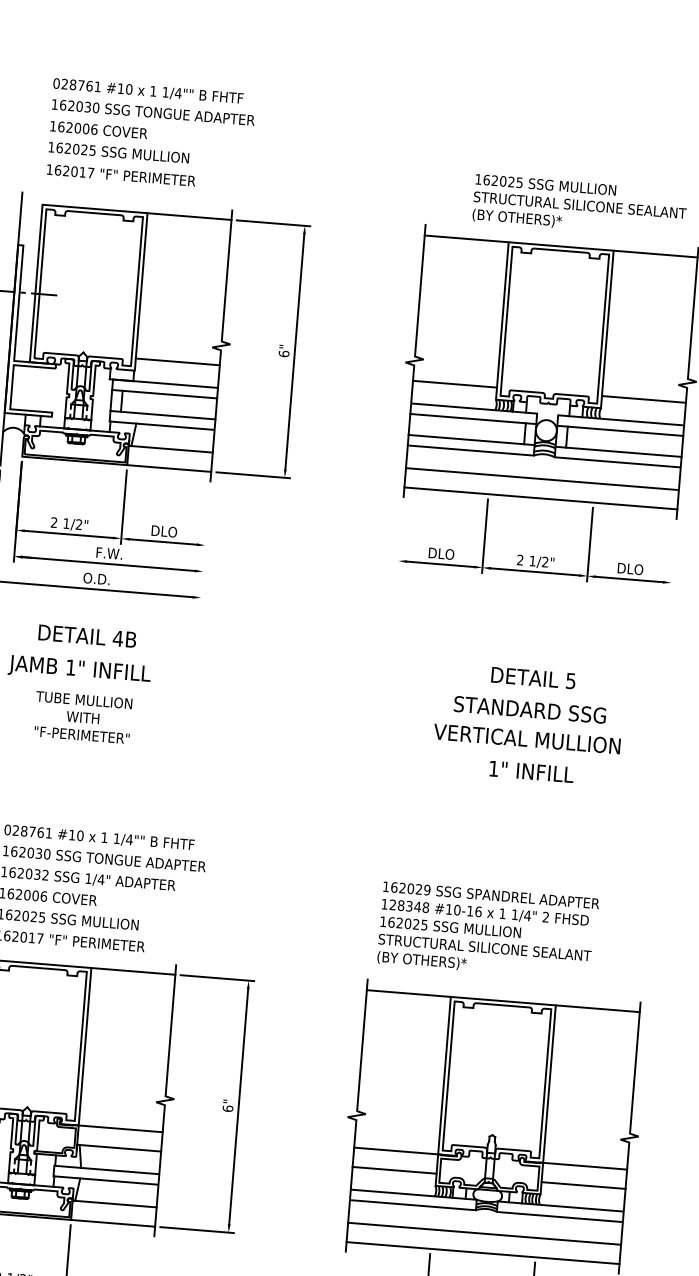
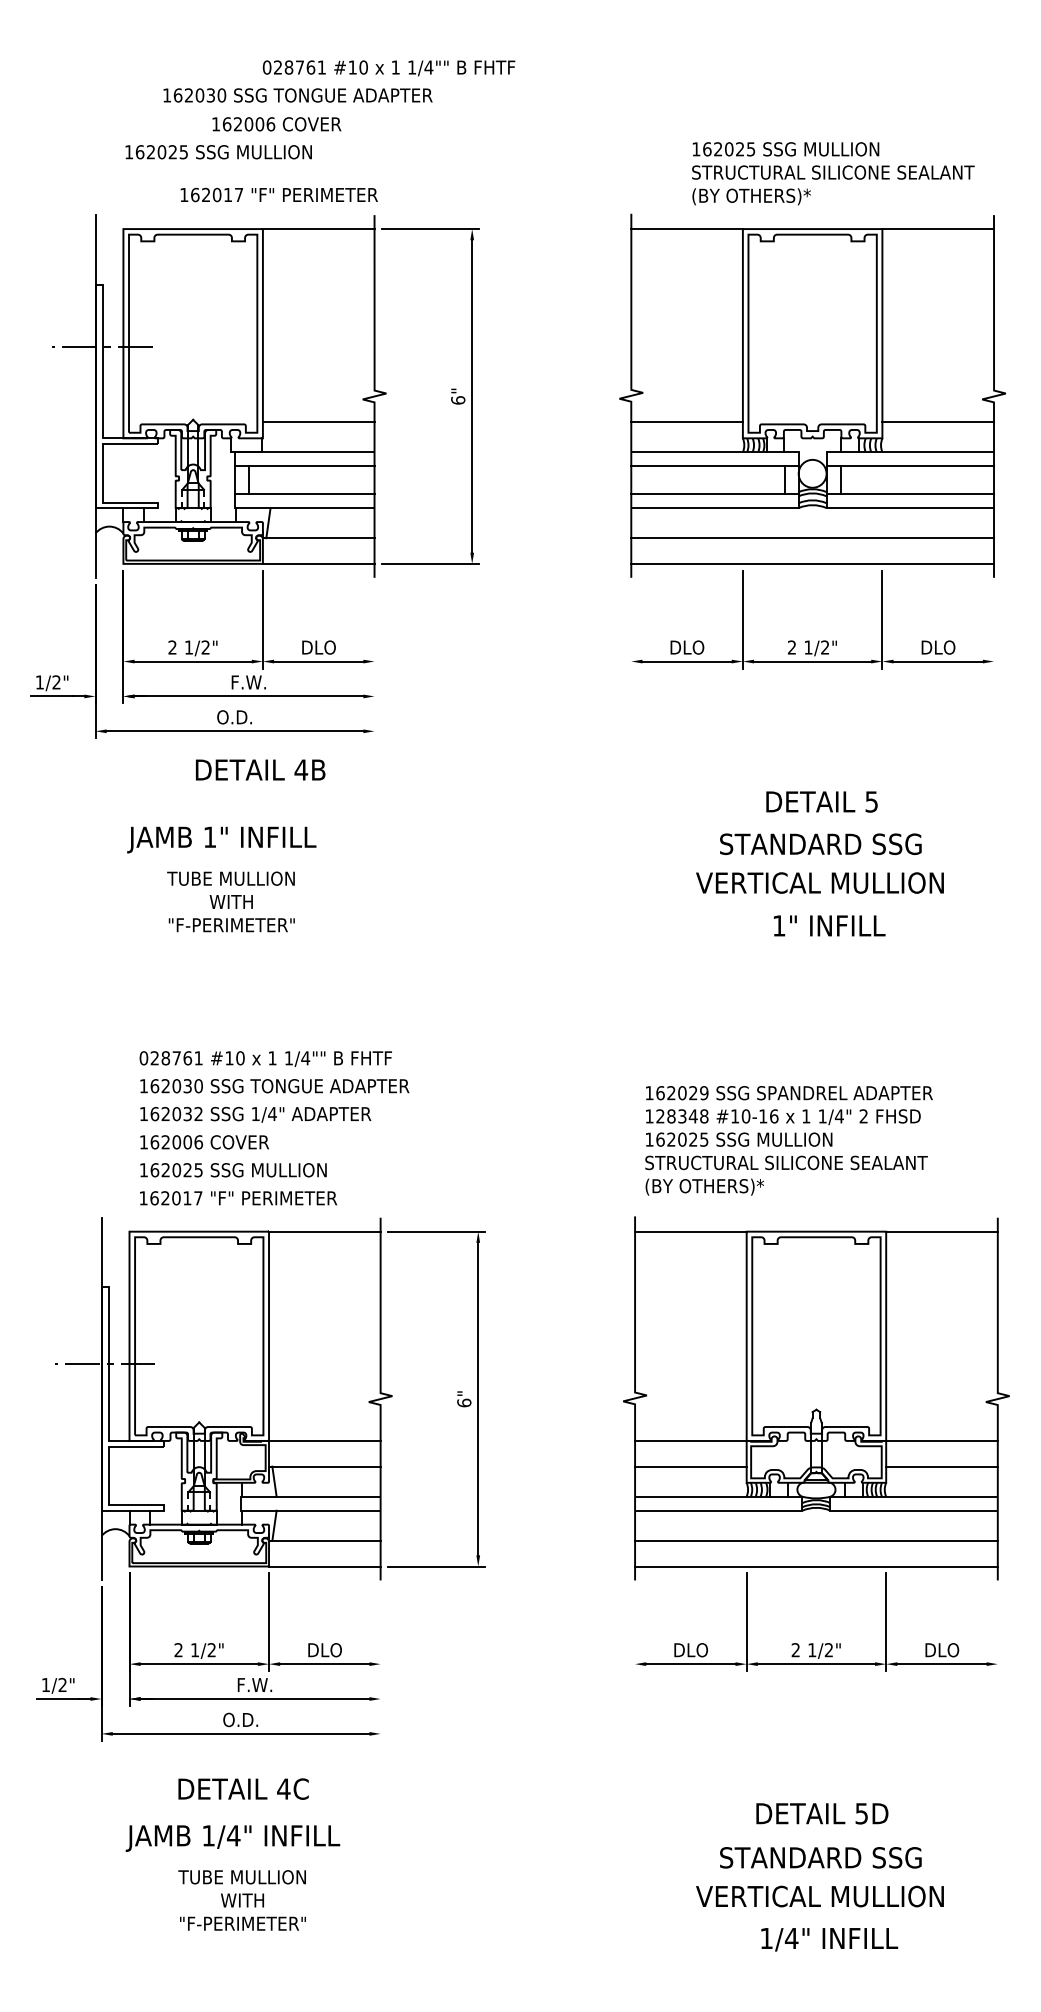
text: (147, 91) -> (388, 68), moved
text: (153, 112) -> (297, 95), moved
text: (98, 130) -> (276, 124), moved
text: (120, 175) -> (278, 194), moved
text: (87, 635) -> (260, 769), moved

